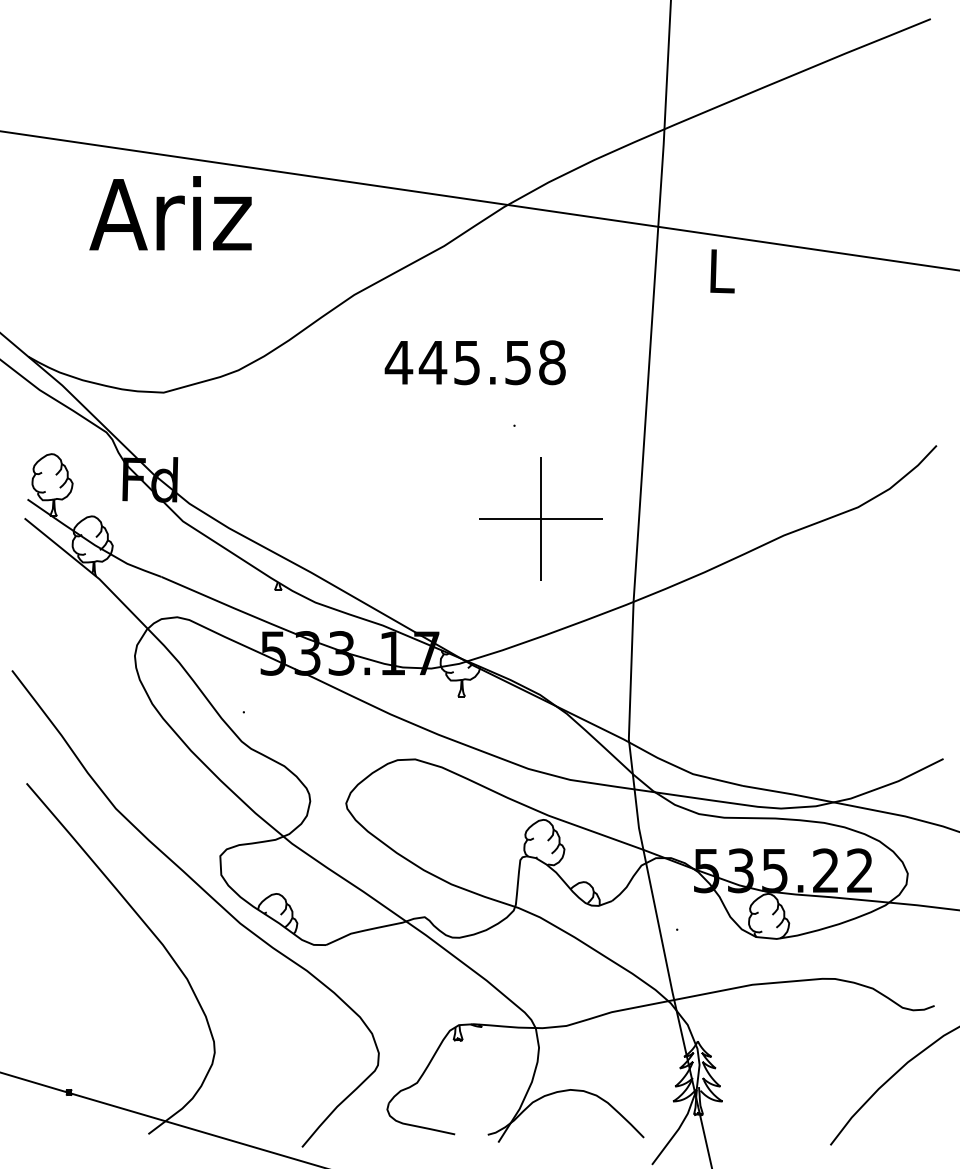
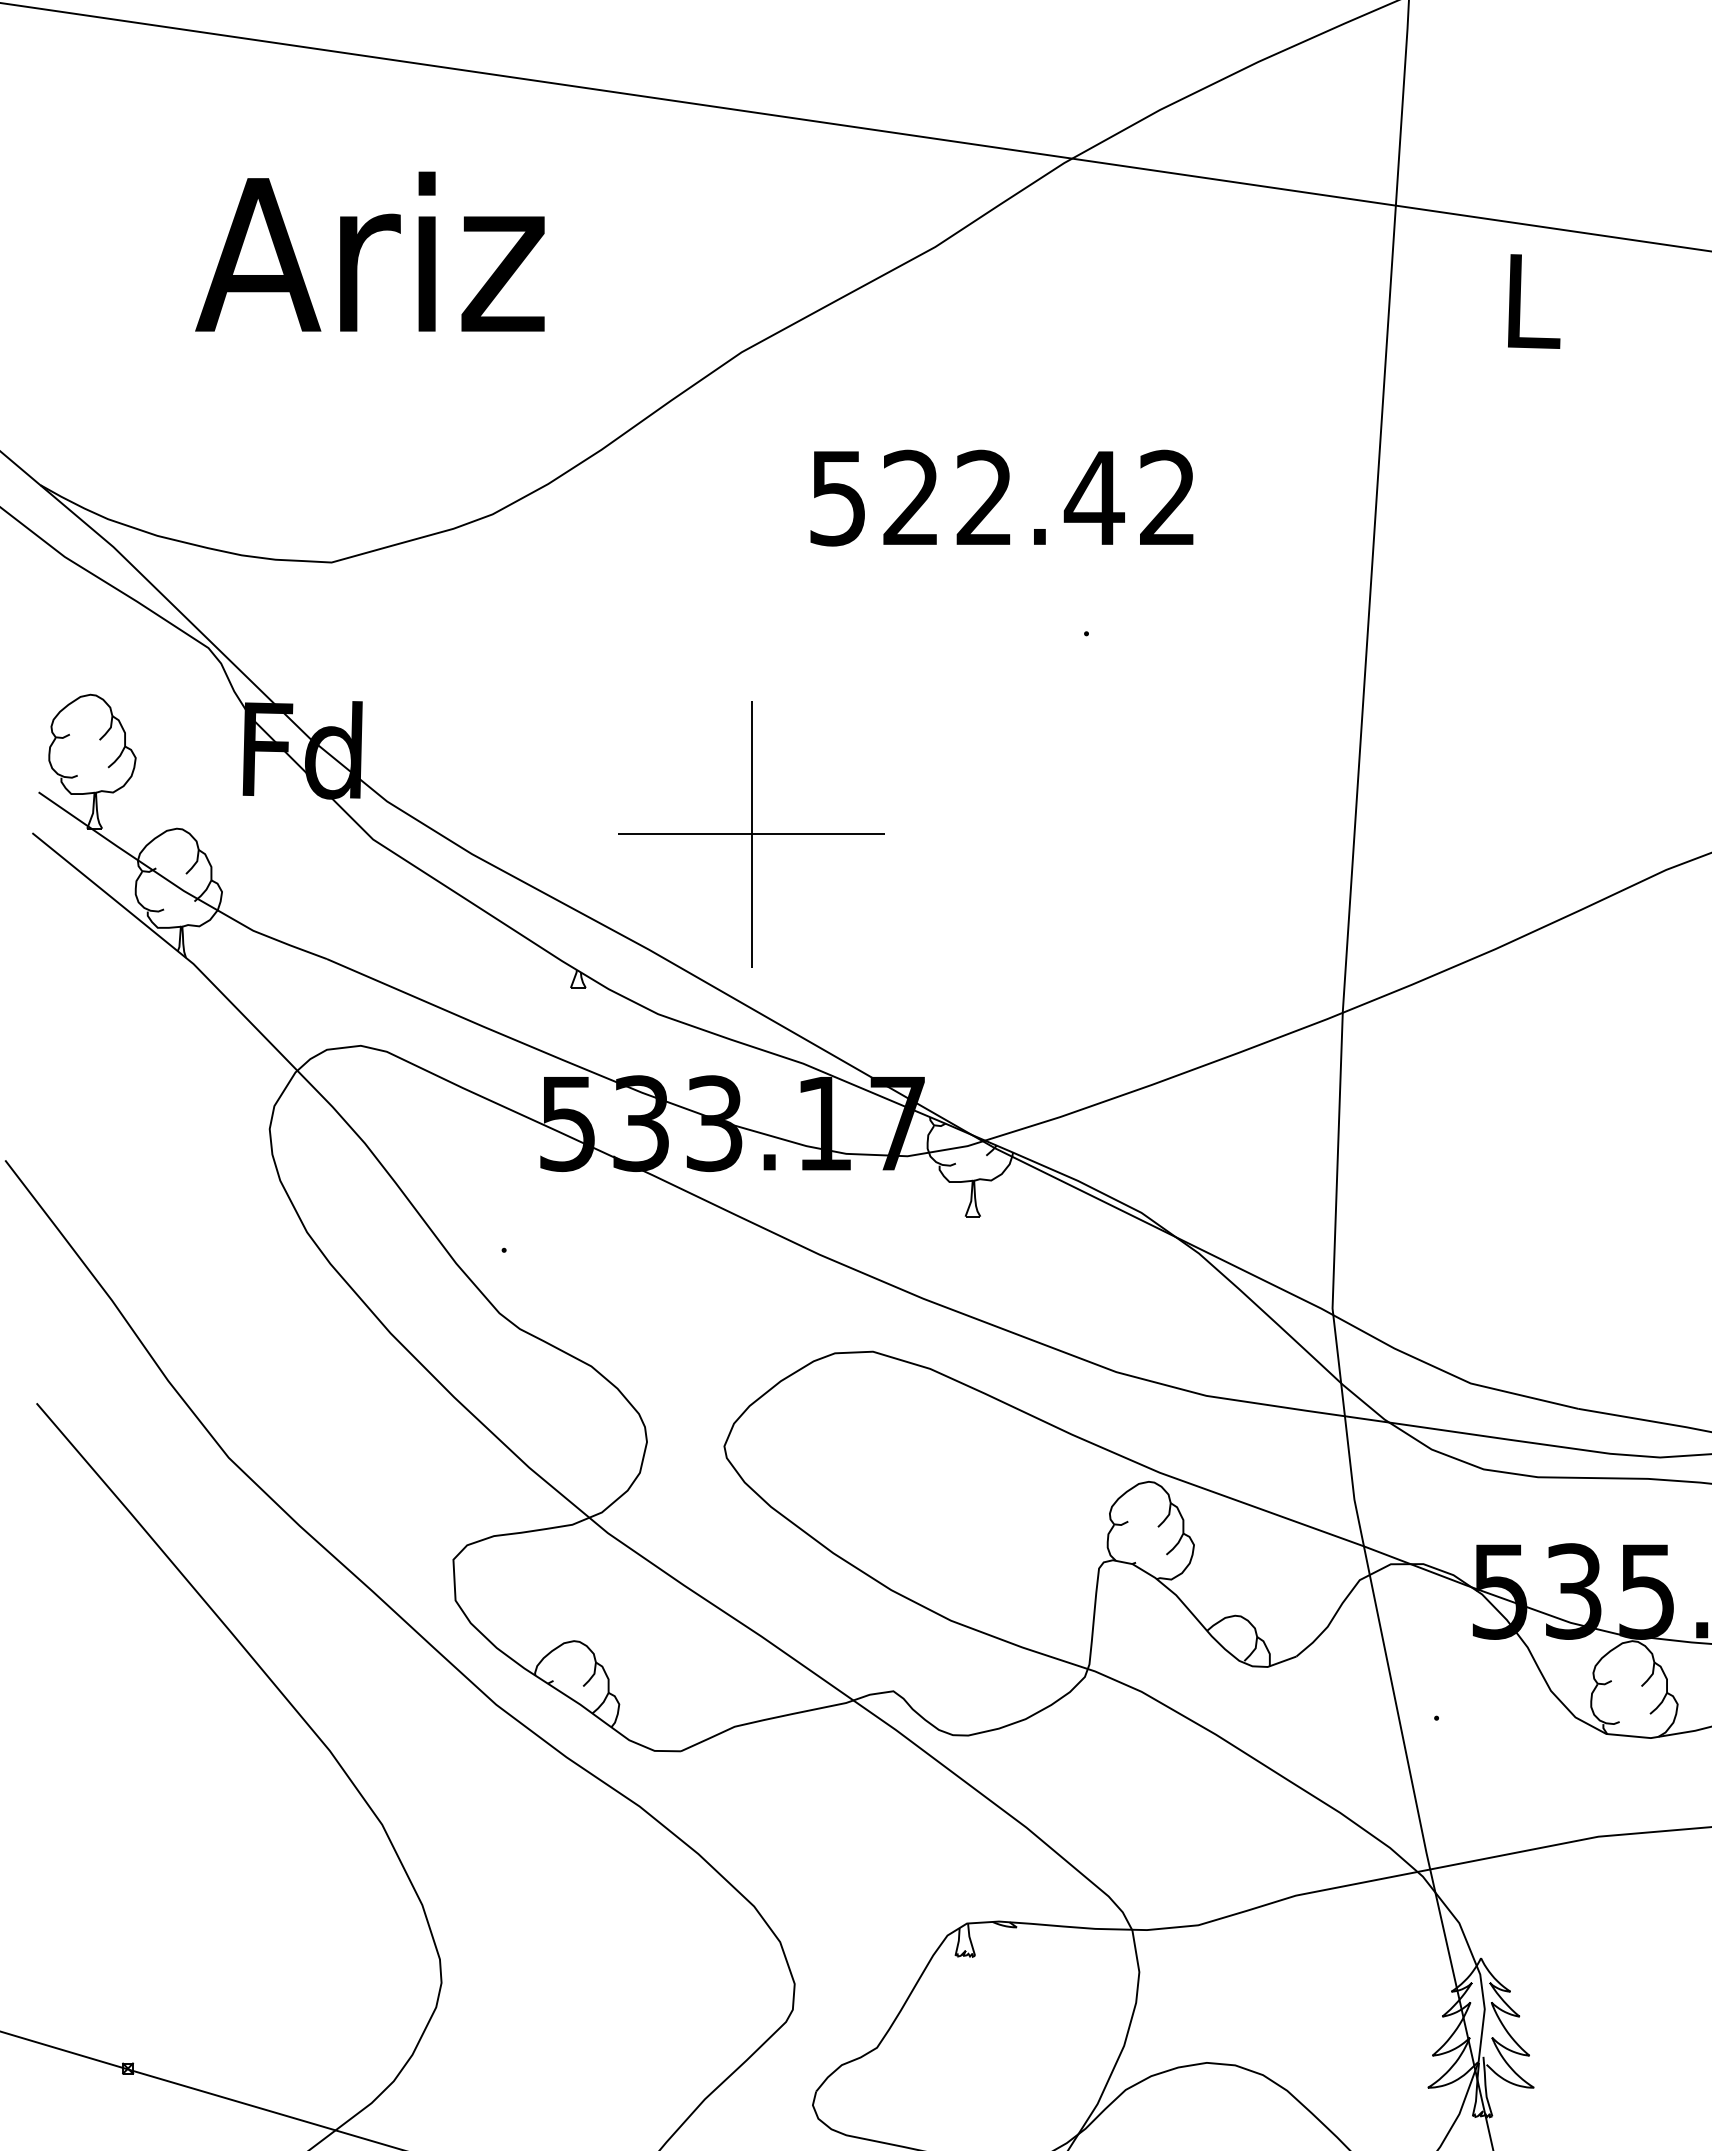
text: (170, 213) -> (369, 252), moved
text: (474, 362) -> (1000, 497), 445.58 -> 522.42
part: (540, 518) -> (750, 833), moved

